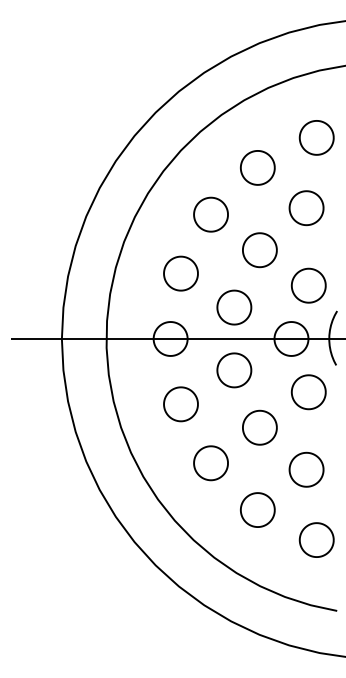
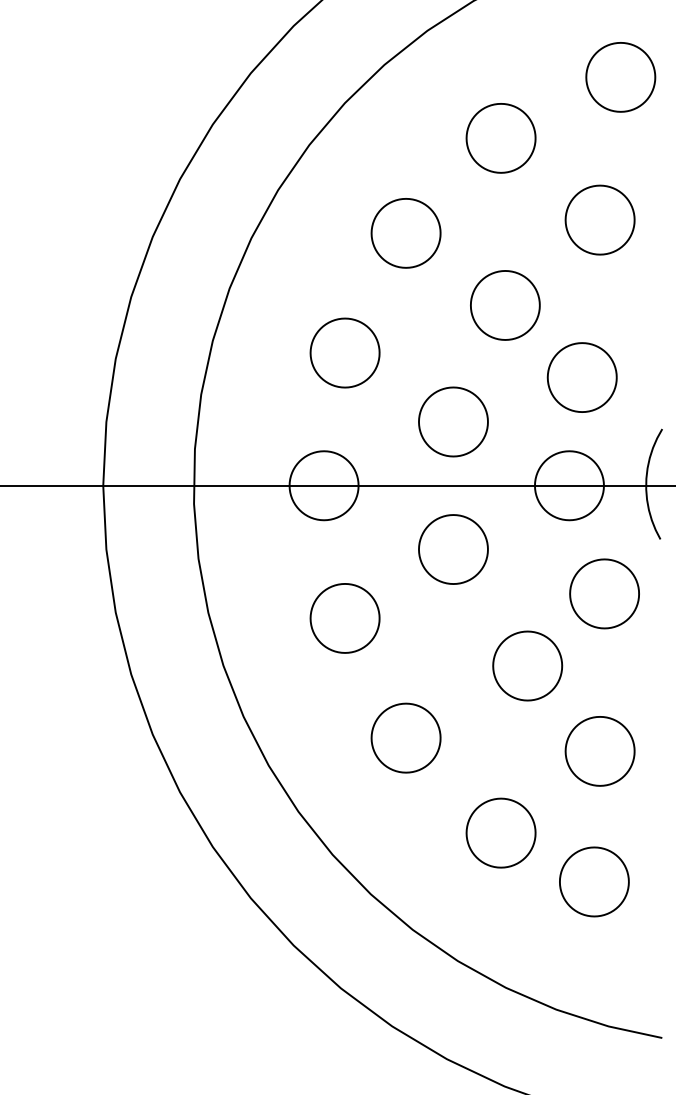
part: (308, 285) -> (581, 377), moved
part: (259, 427) -> (526, 665), moved
part: (316, 539) -> (593, 880), moved

